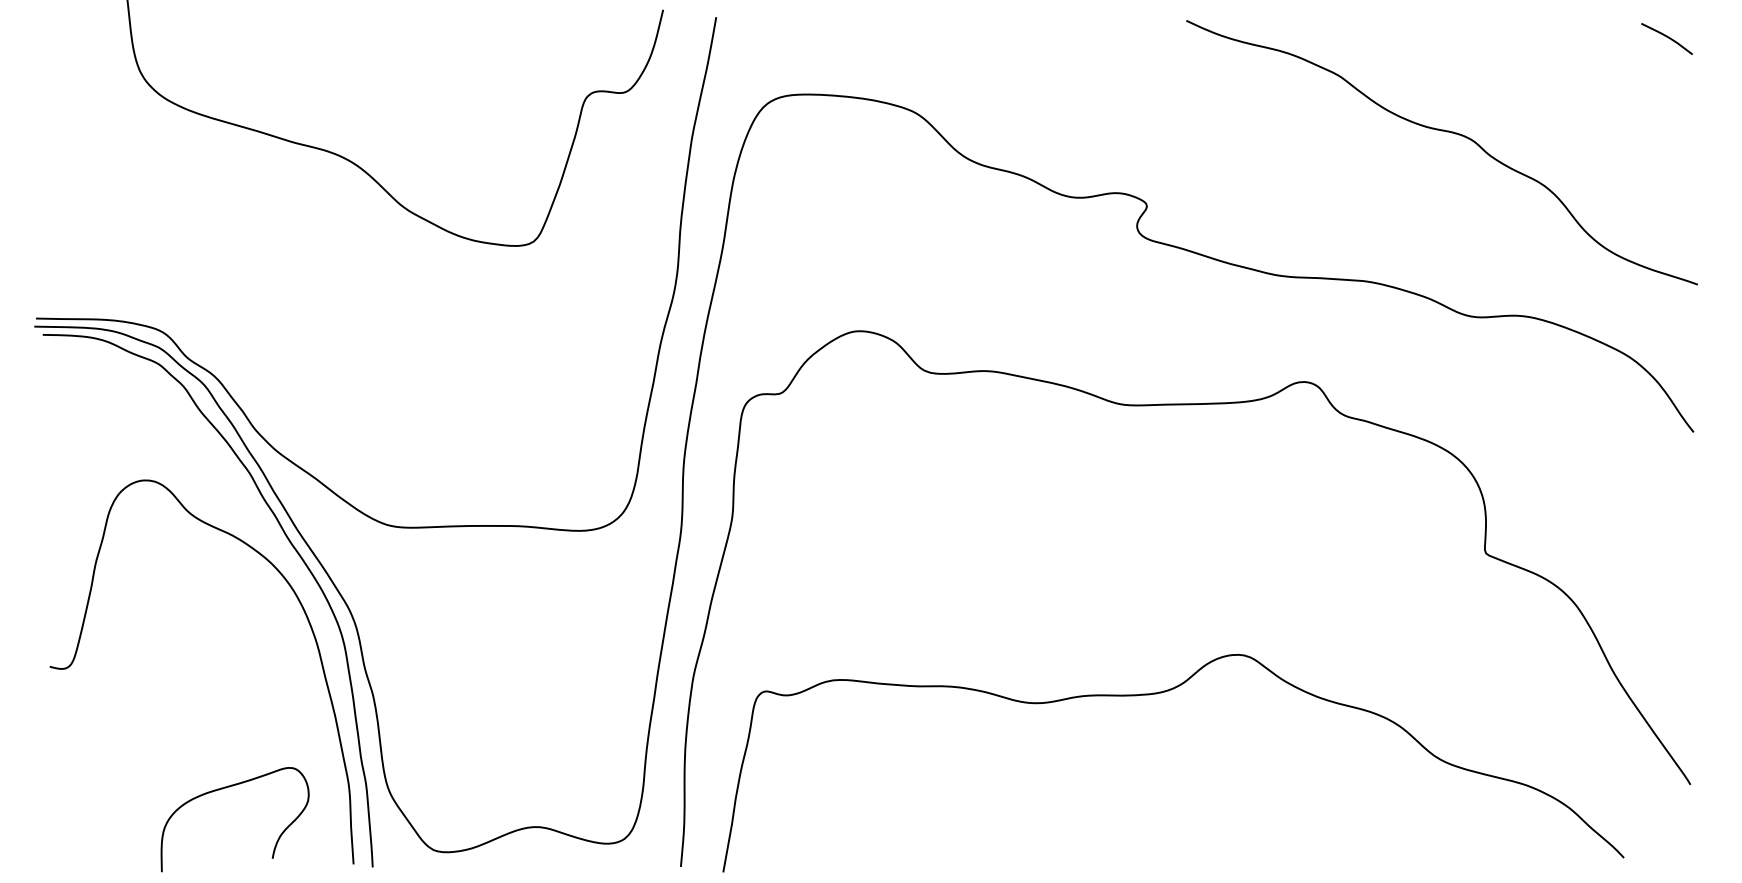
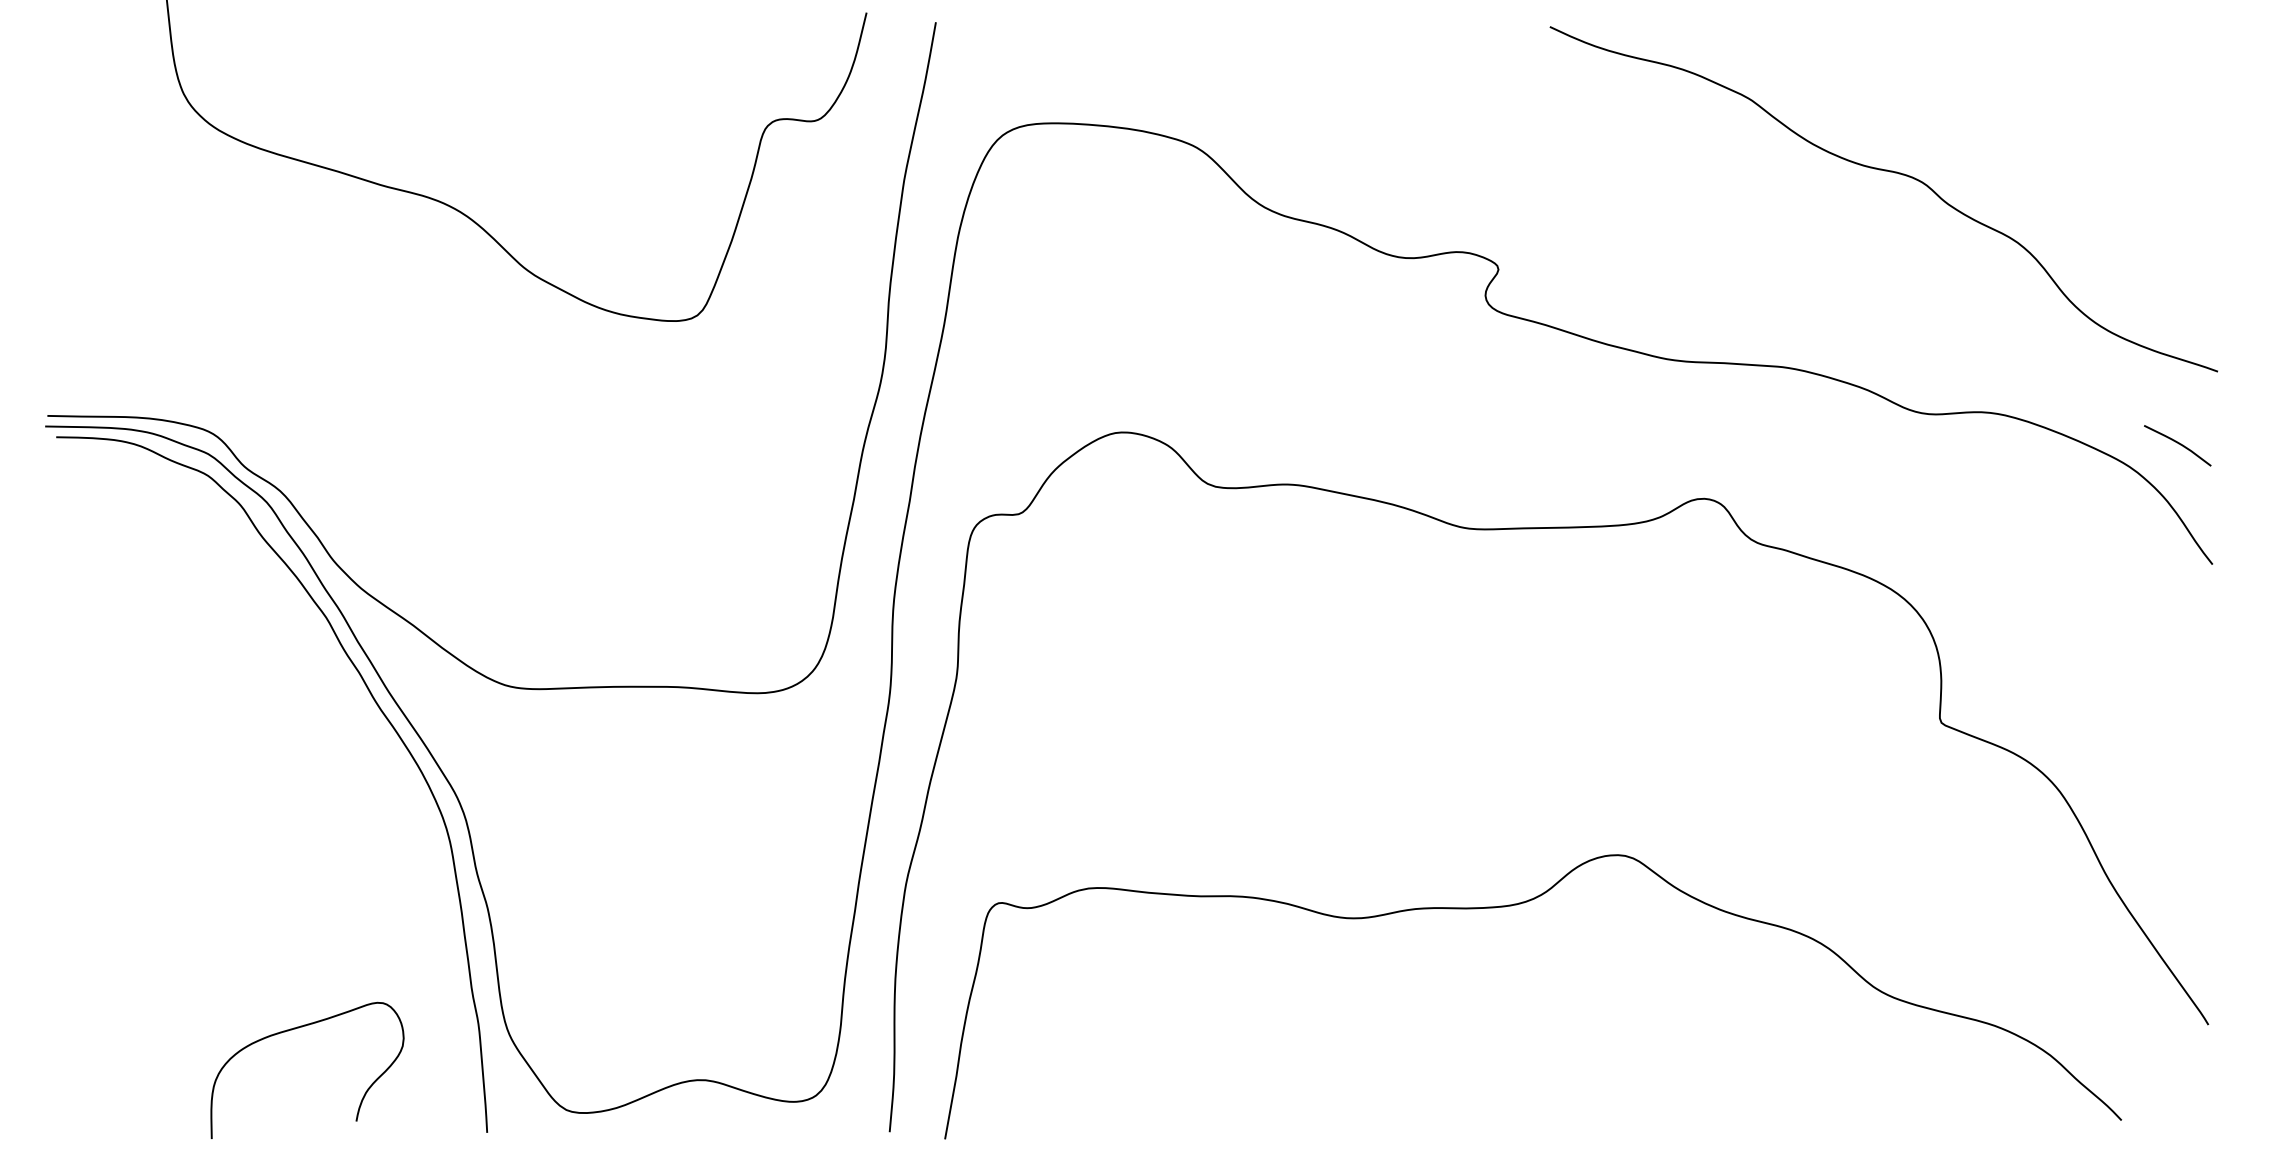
curve: (1667, 38) -> (2178, 444), moved
curve: (311, 631) -> (407, 824), removed

